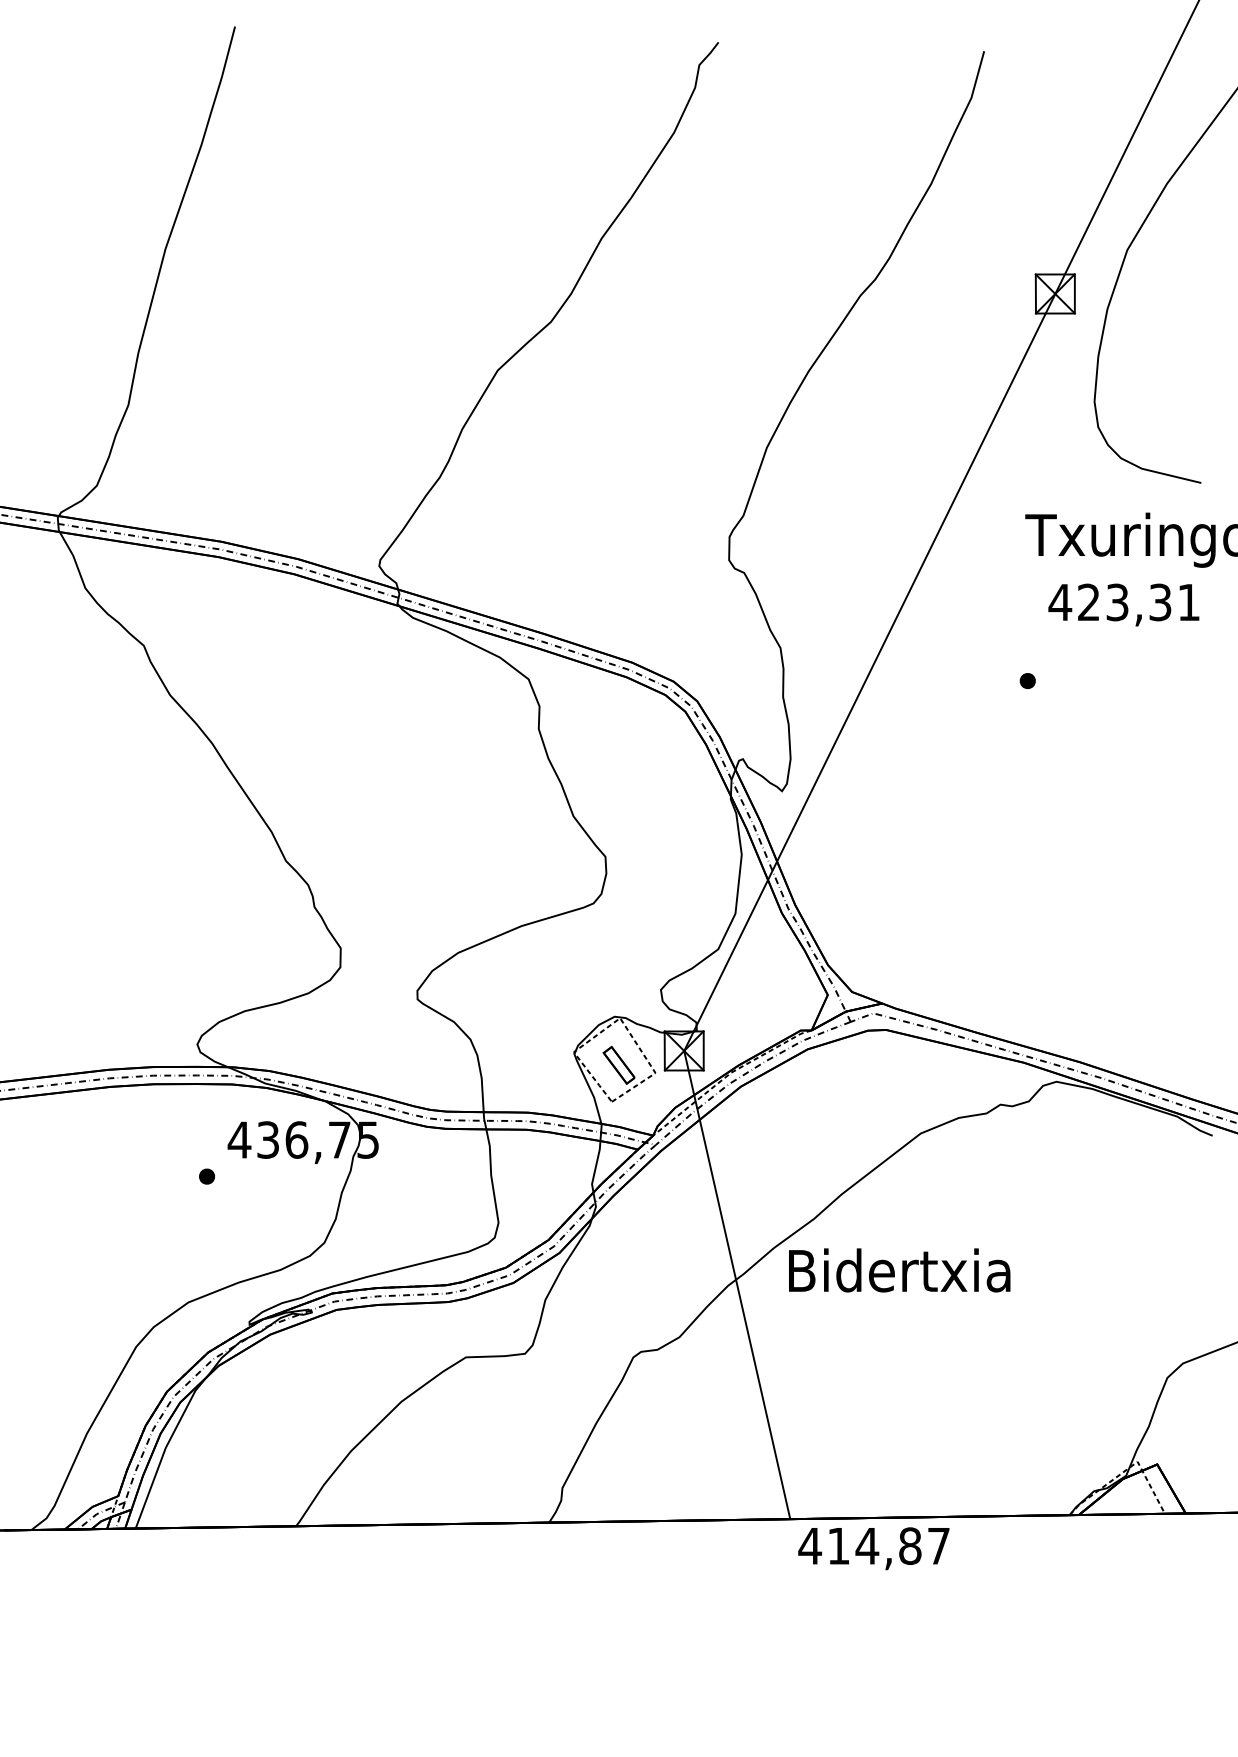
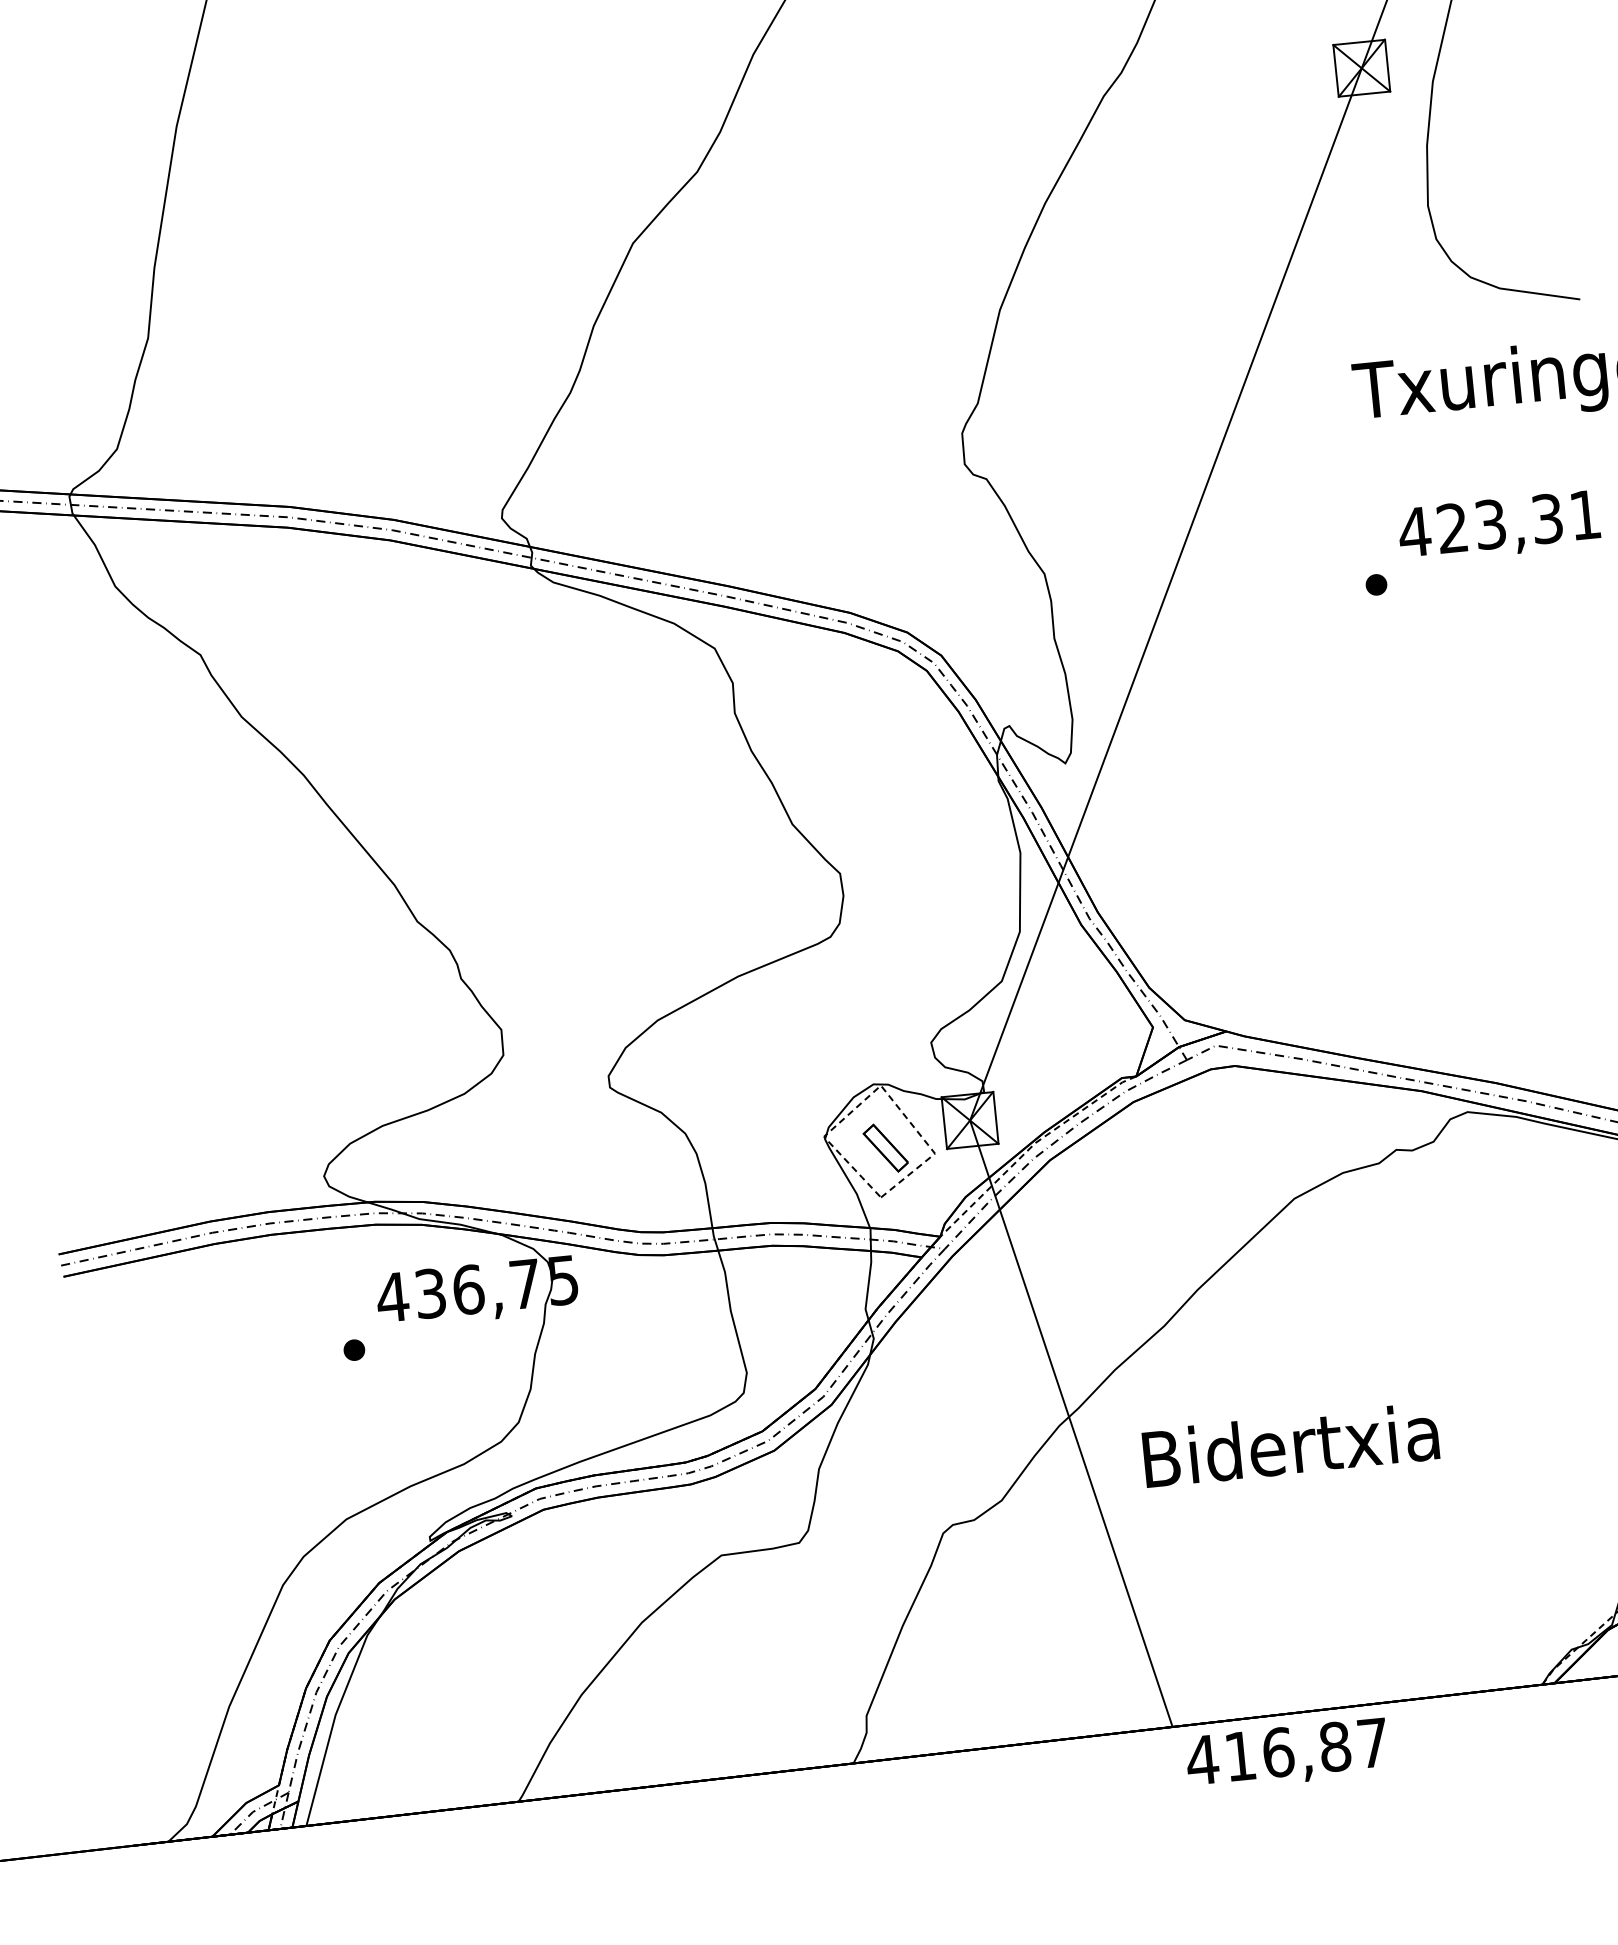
text: (1123, 604) -> (1498, 526), moved
text: (899, 1270) -> (1290, 1445), moved
text: (867, 1545) -> (1278, 1751), 414,87 -> 416,87

